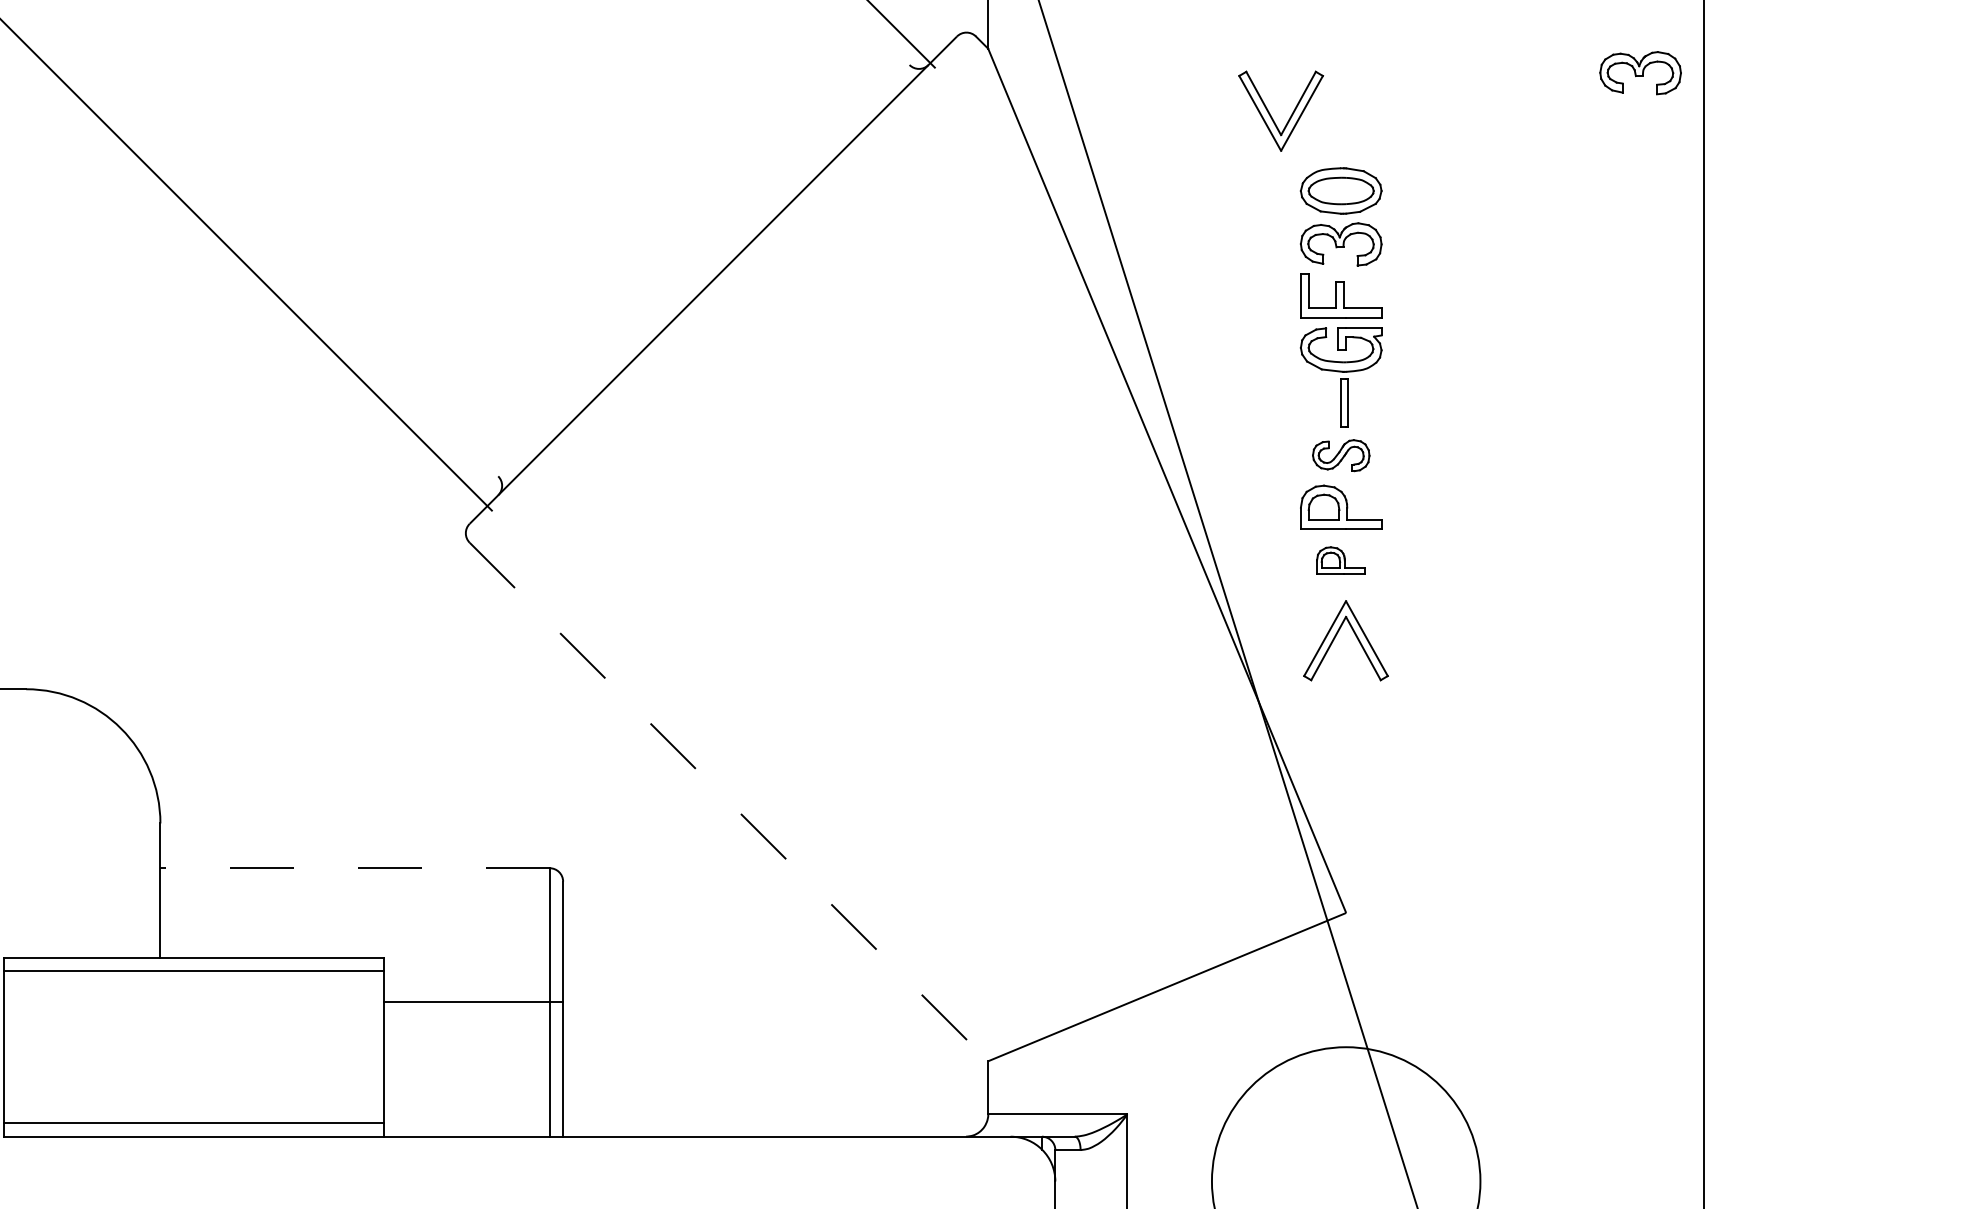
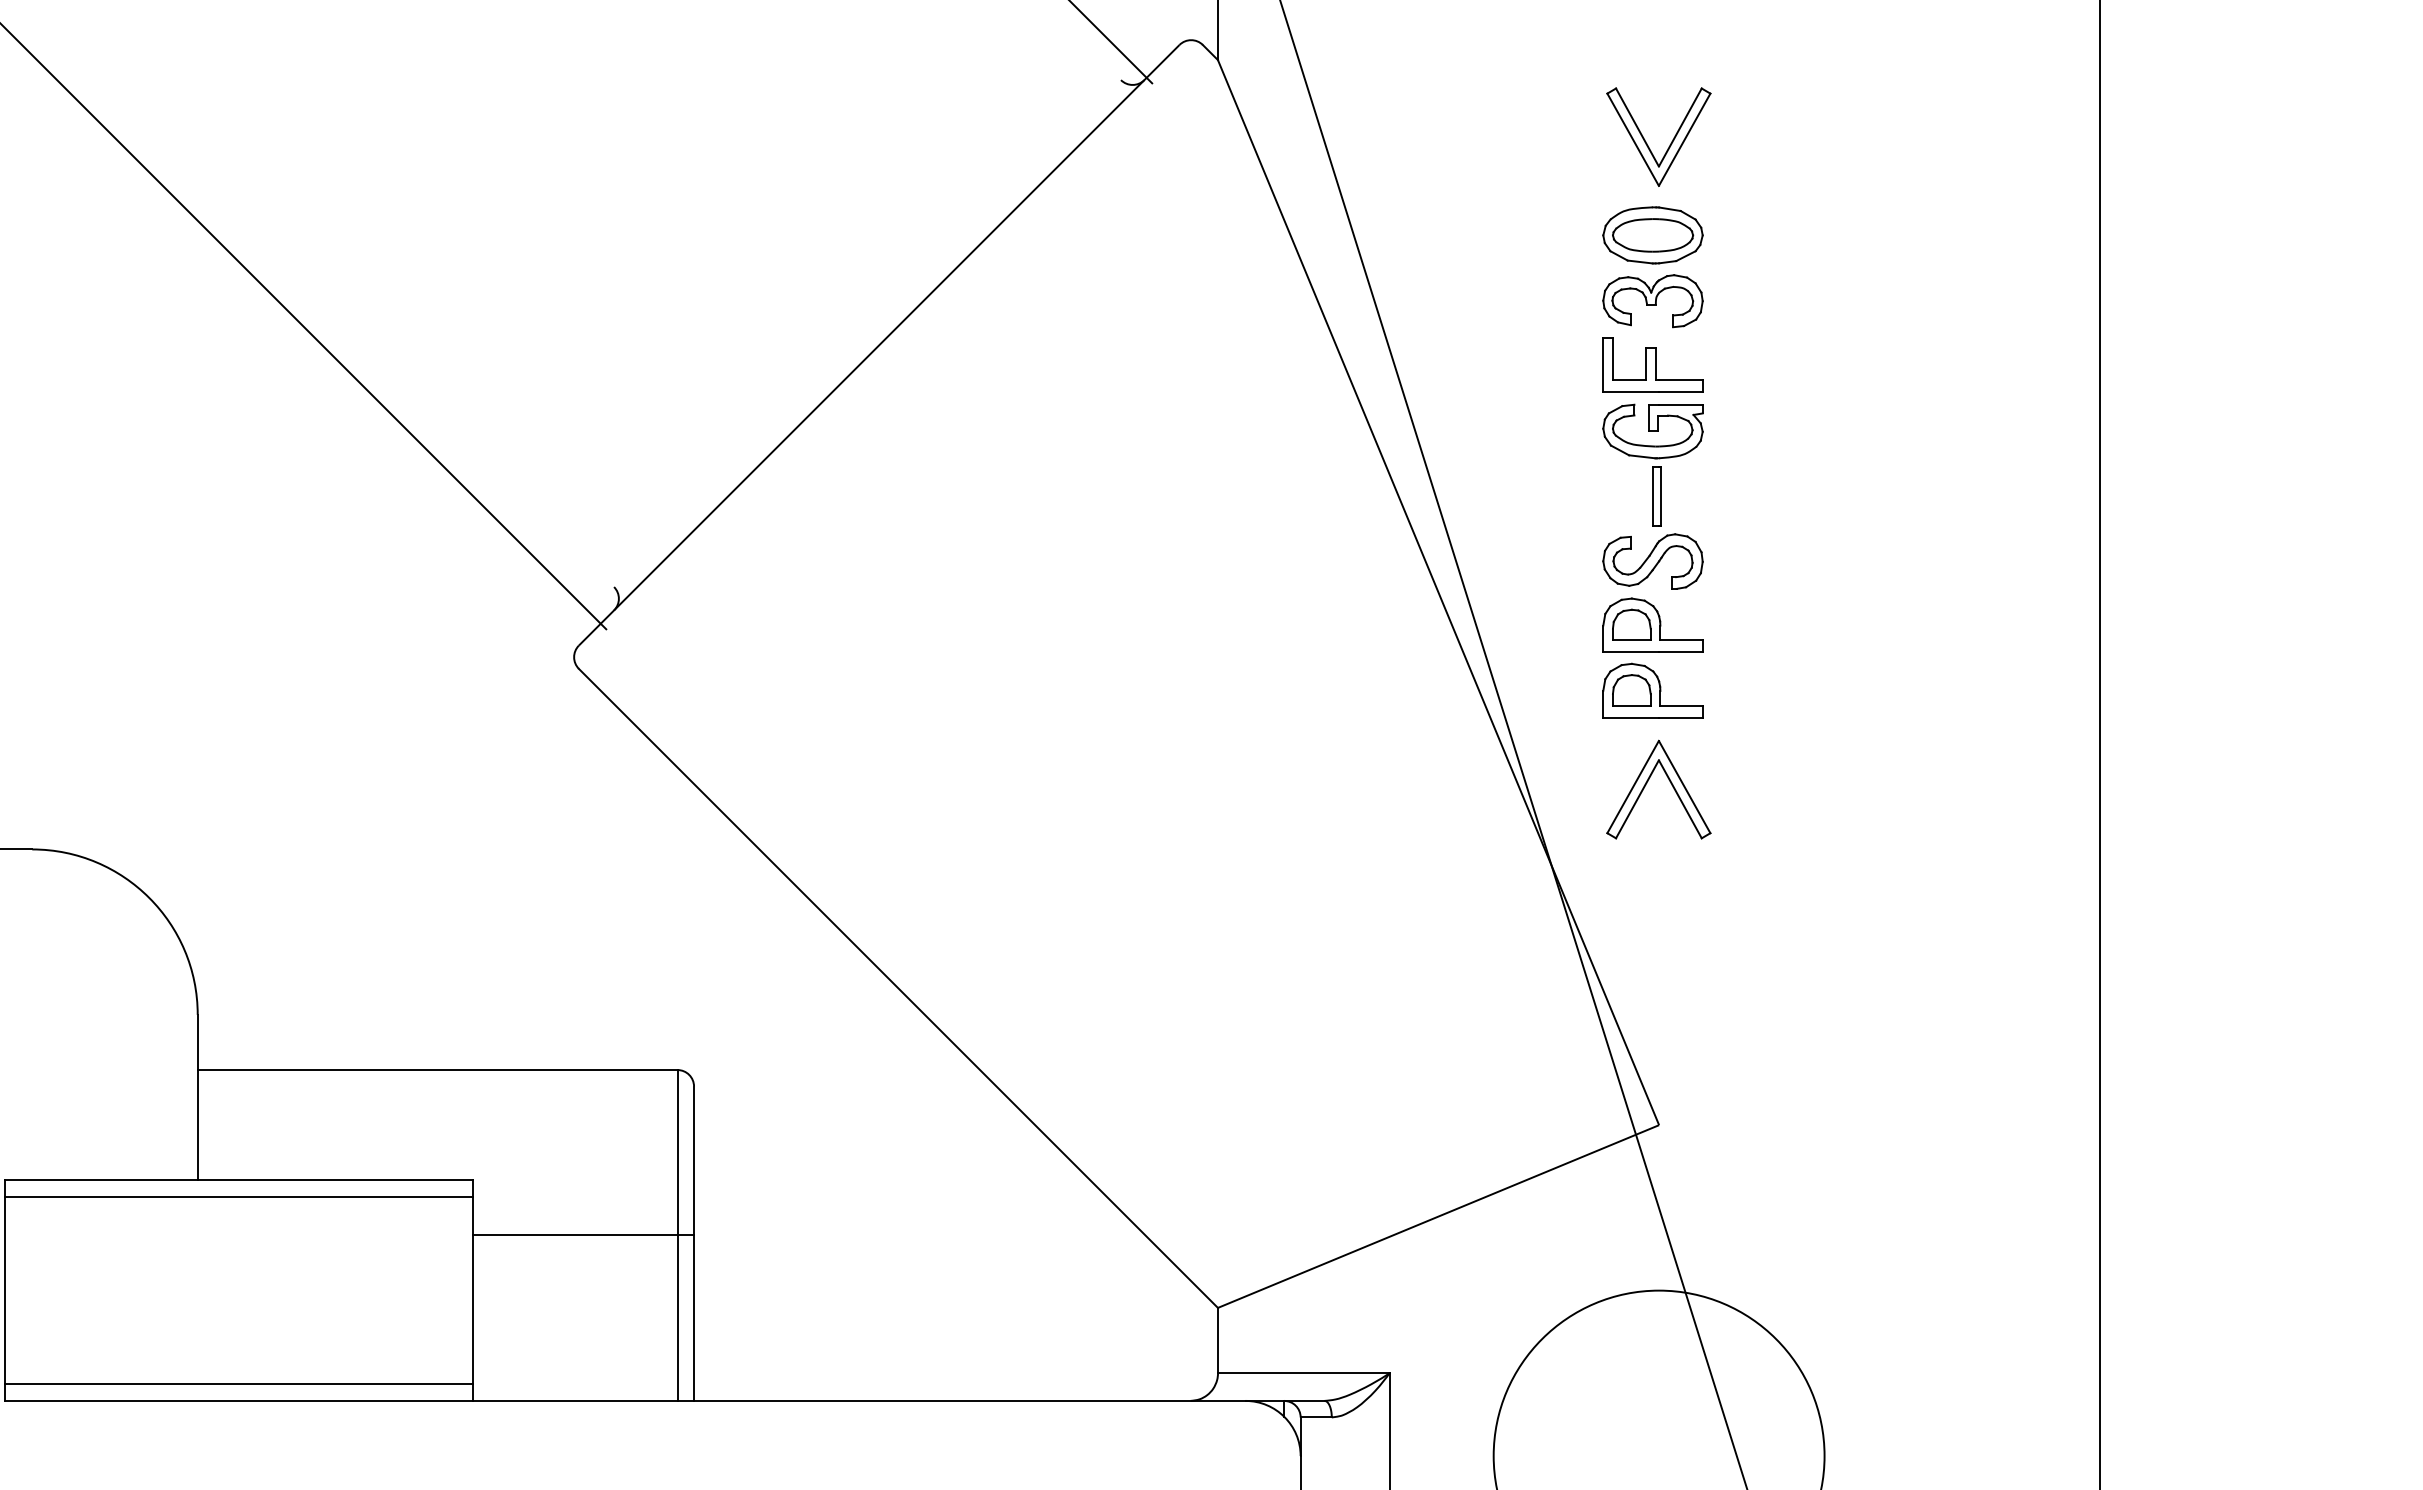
part: (1640, 73) -> (2021, 90), removed
part: (1271, 114) -> (1646, 141), moved
part: (1340, 455) -> (1652, 561), size x1.43
part: (1340, 560) -> (1652, 690), size x1.67
line: (729, 802) -> (898, 988), dashed -> solid
line: (354, 868) -> (437, 1070), dashed -> solid

